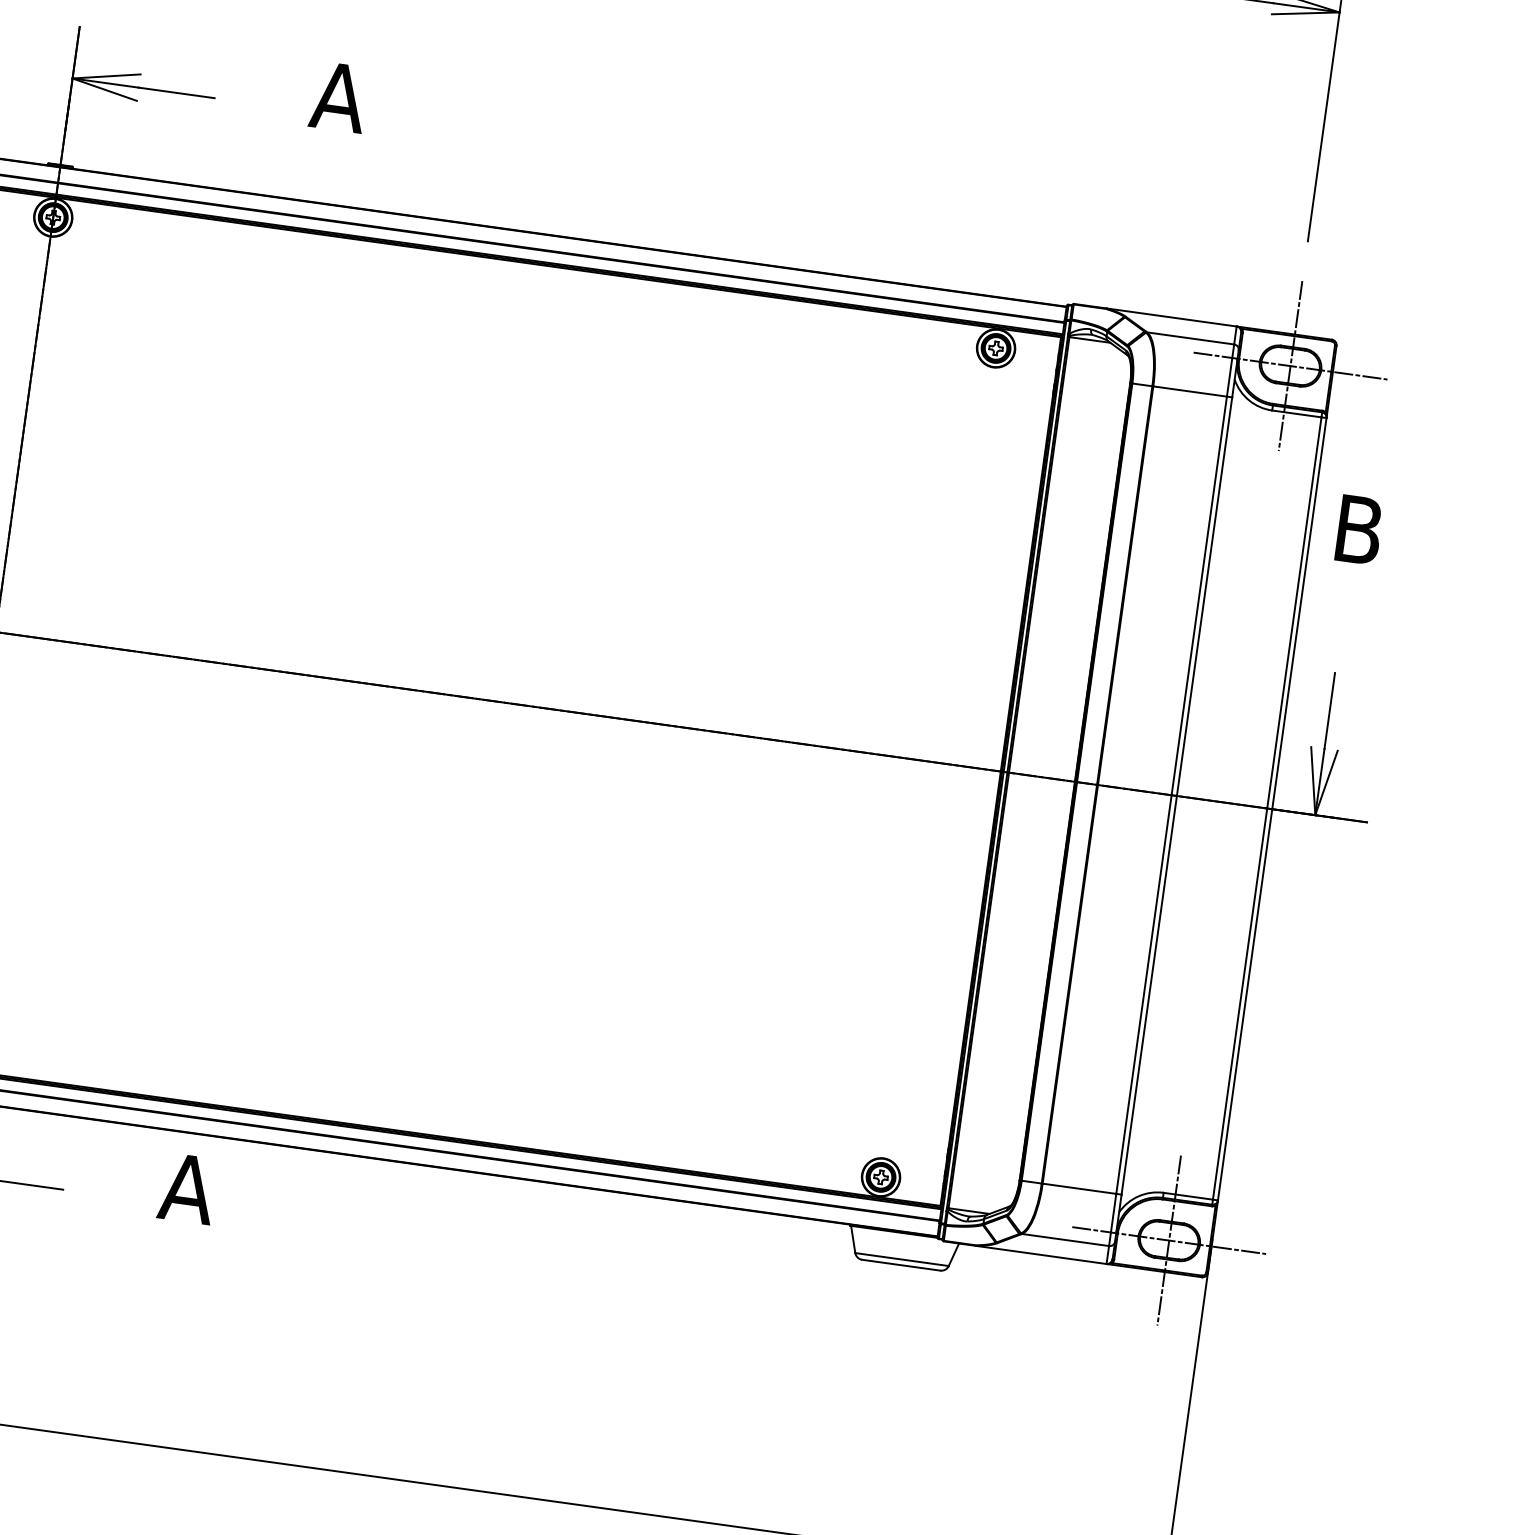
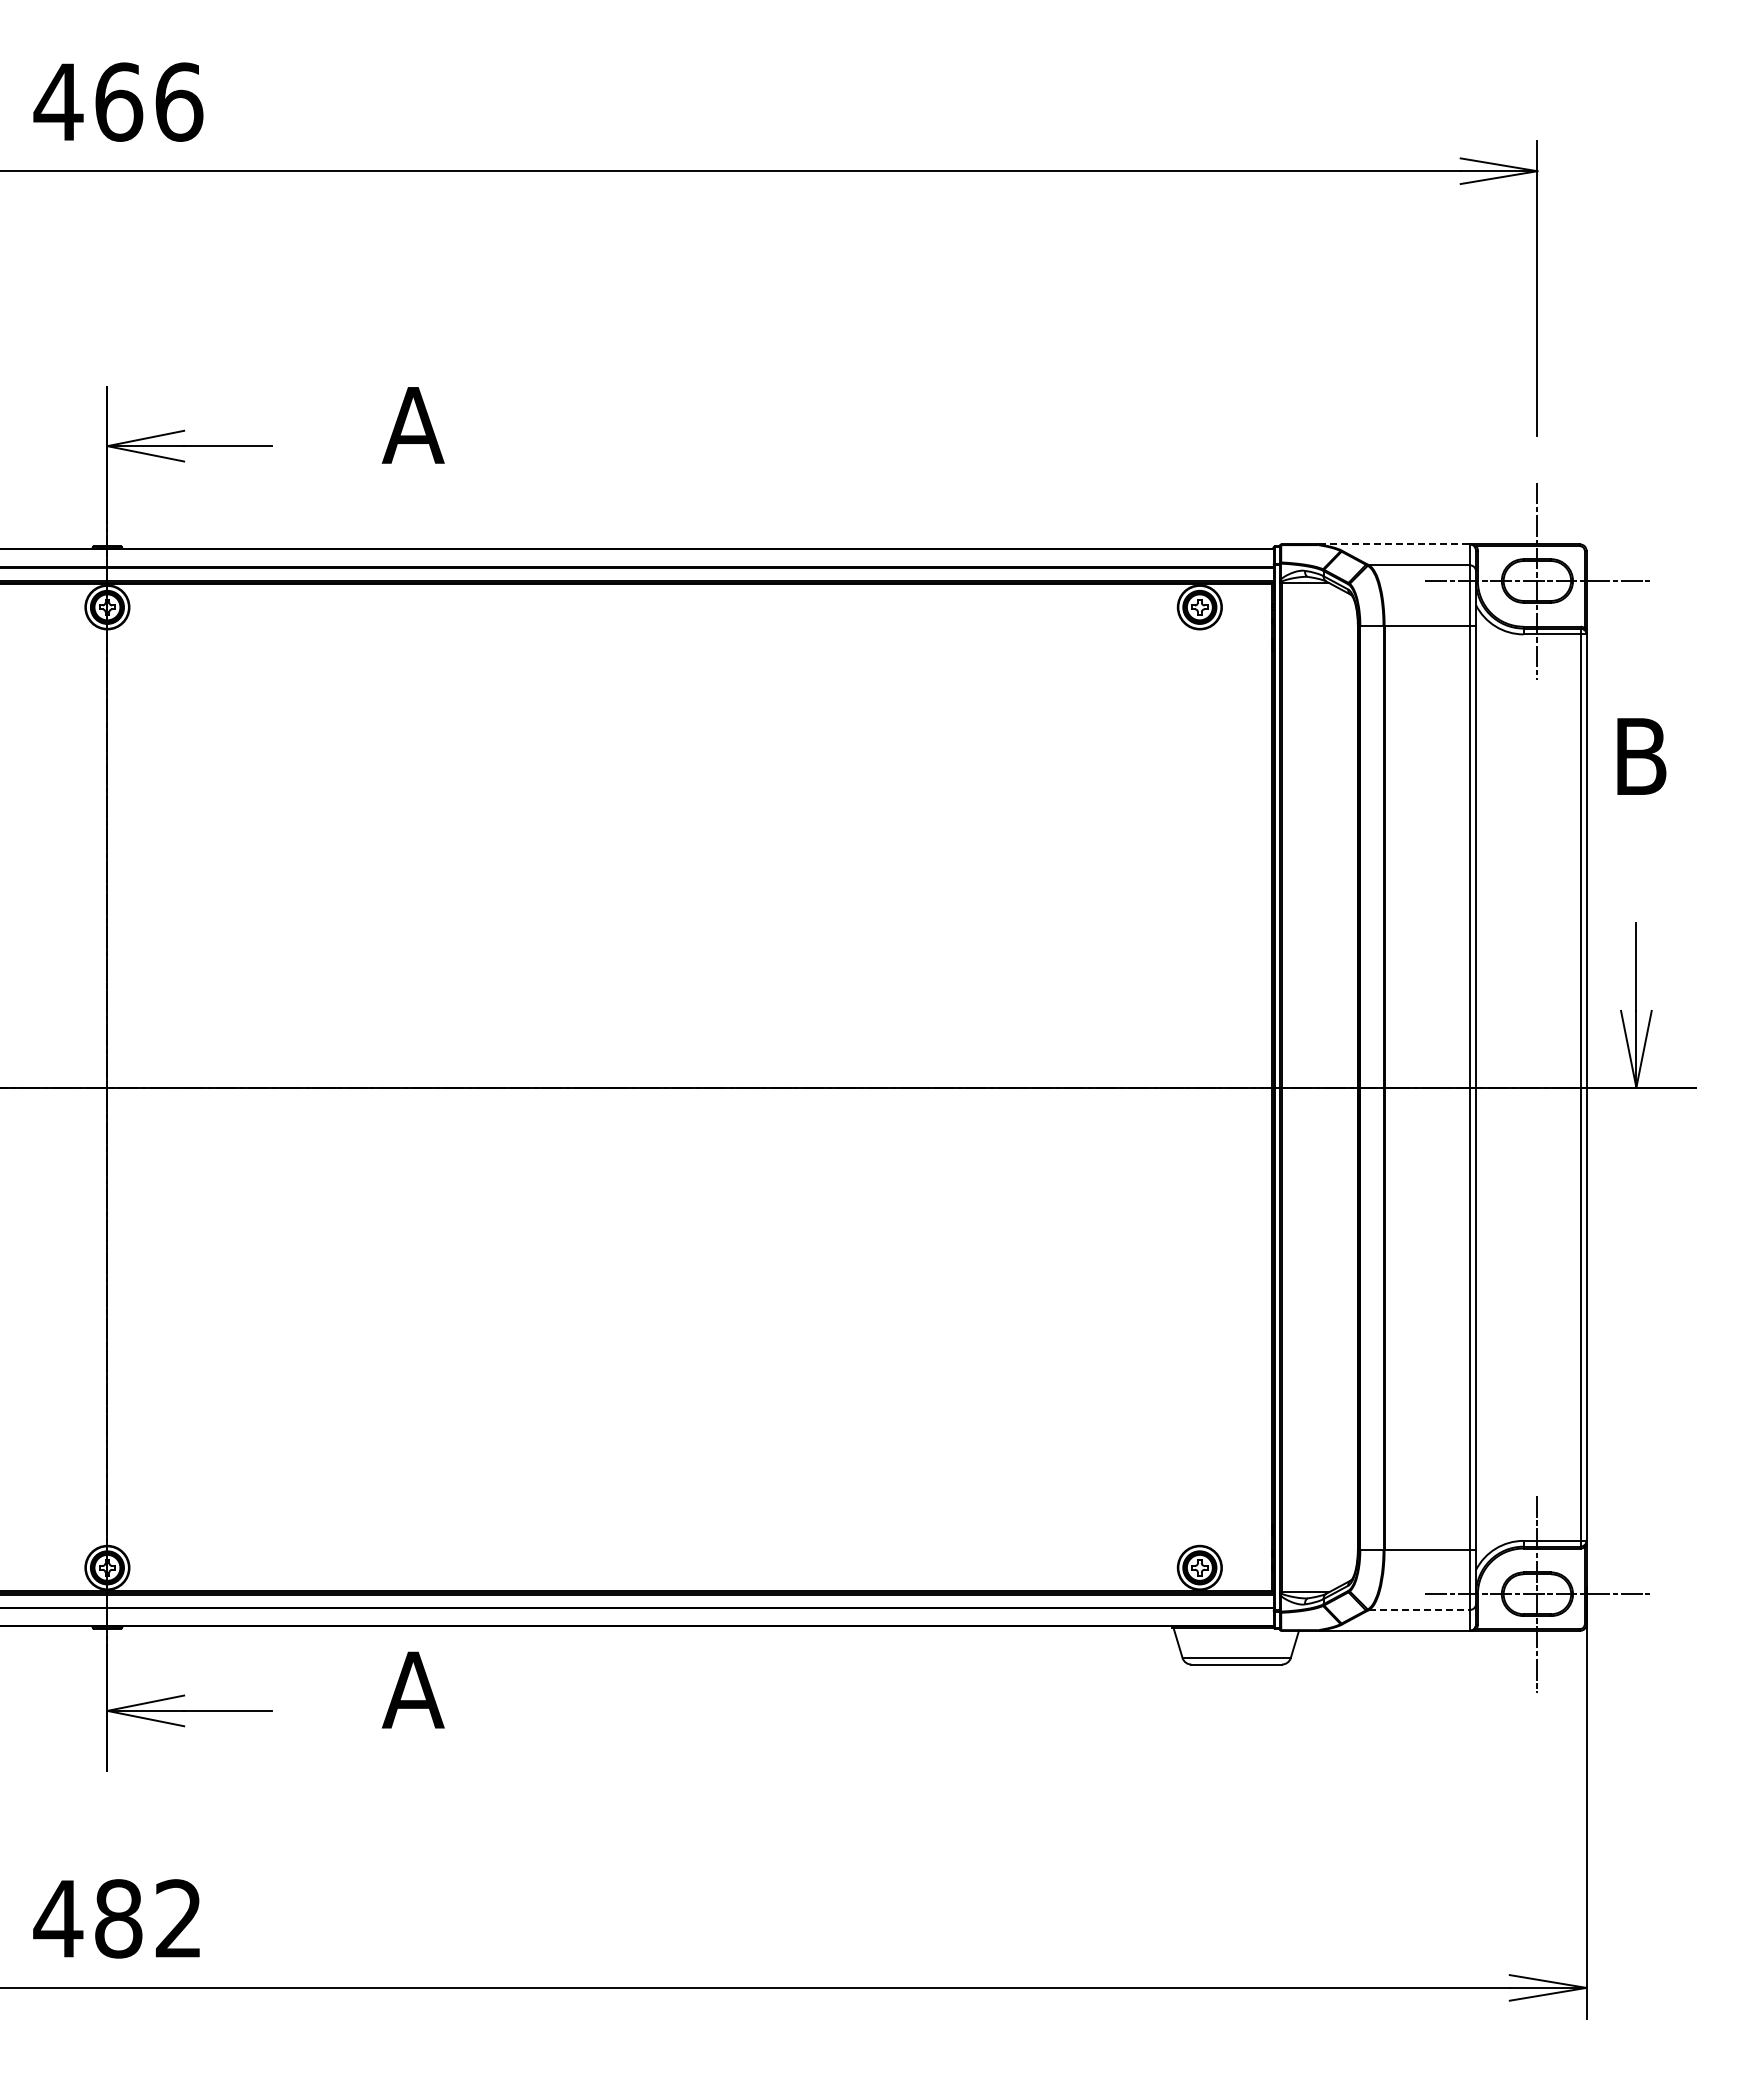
line: (1172, 317) -> (1395, 544), solid -> dashed
line: (1065, 1239) -> (1419, 1609), solid -> dashed

